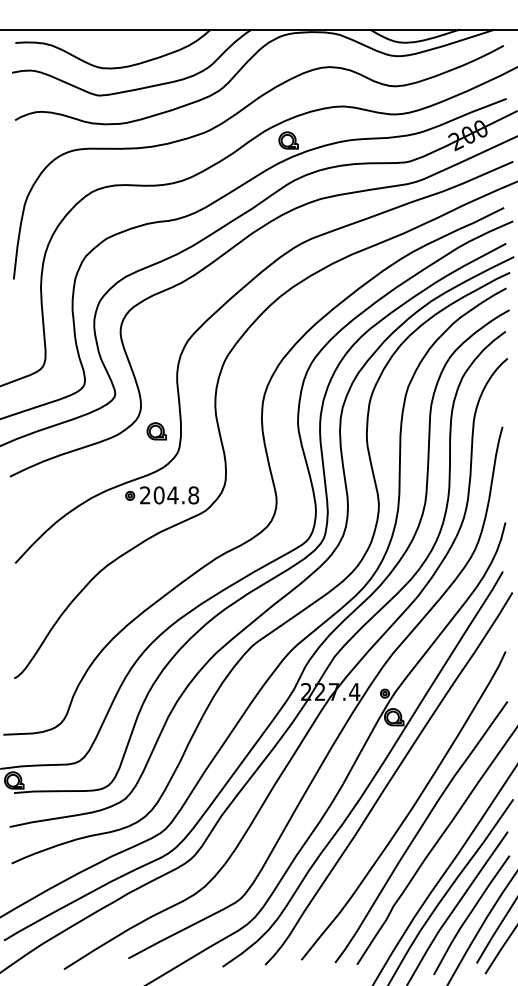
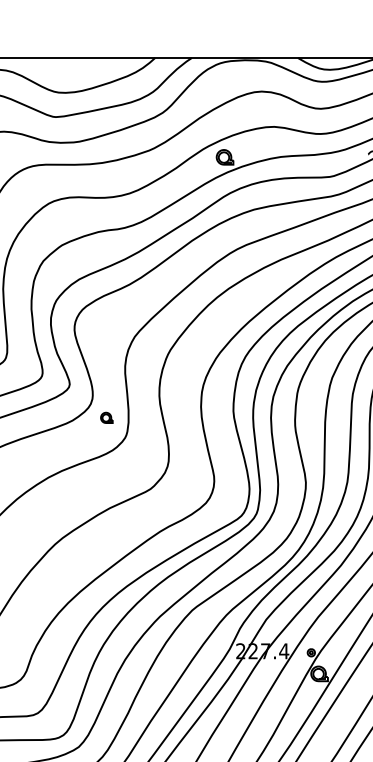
part: (156, 431) -> (106, 417), size x0.7
part: (162, 495) -> (112, 475), removed

